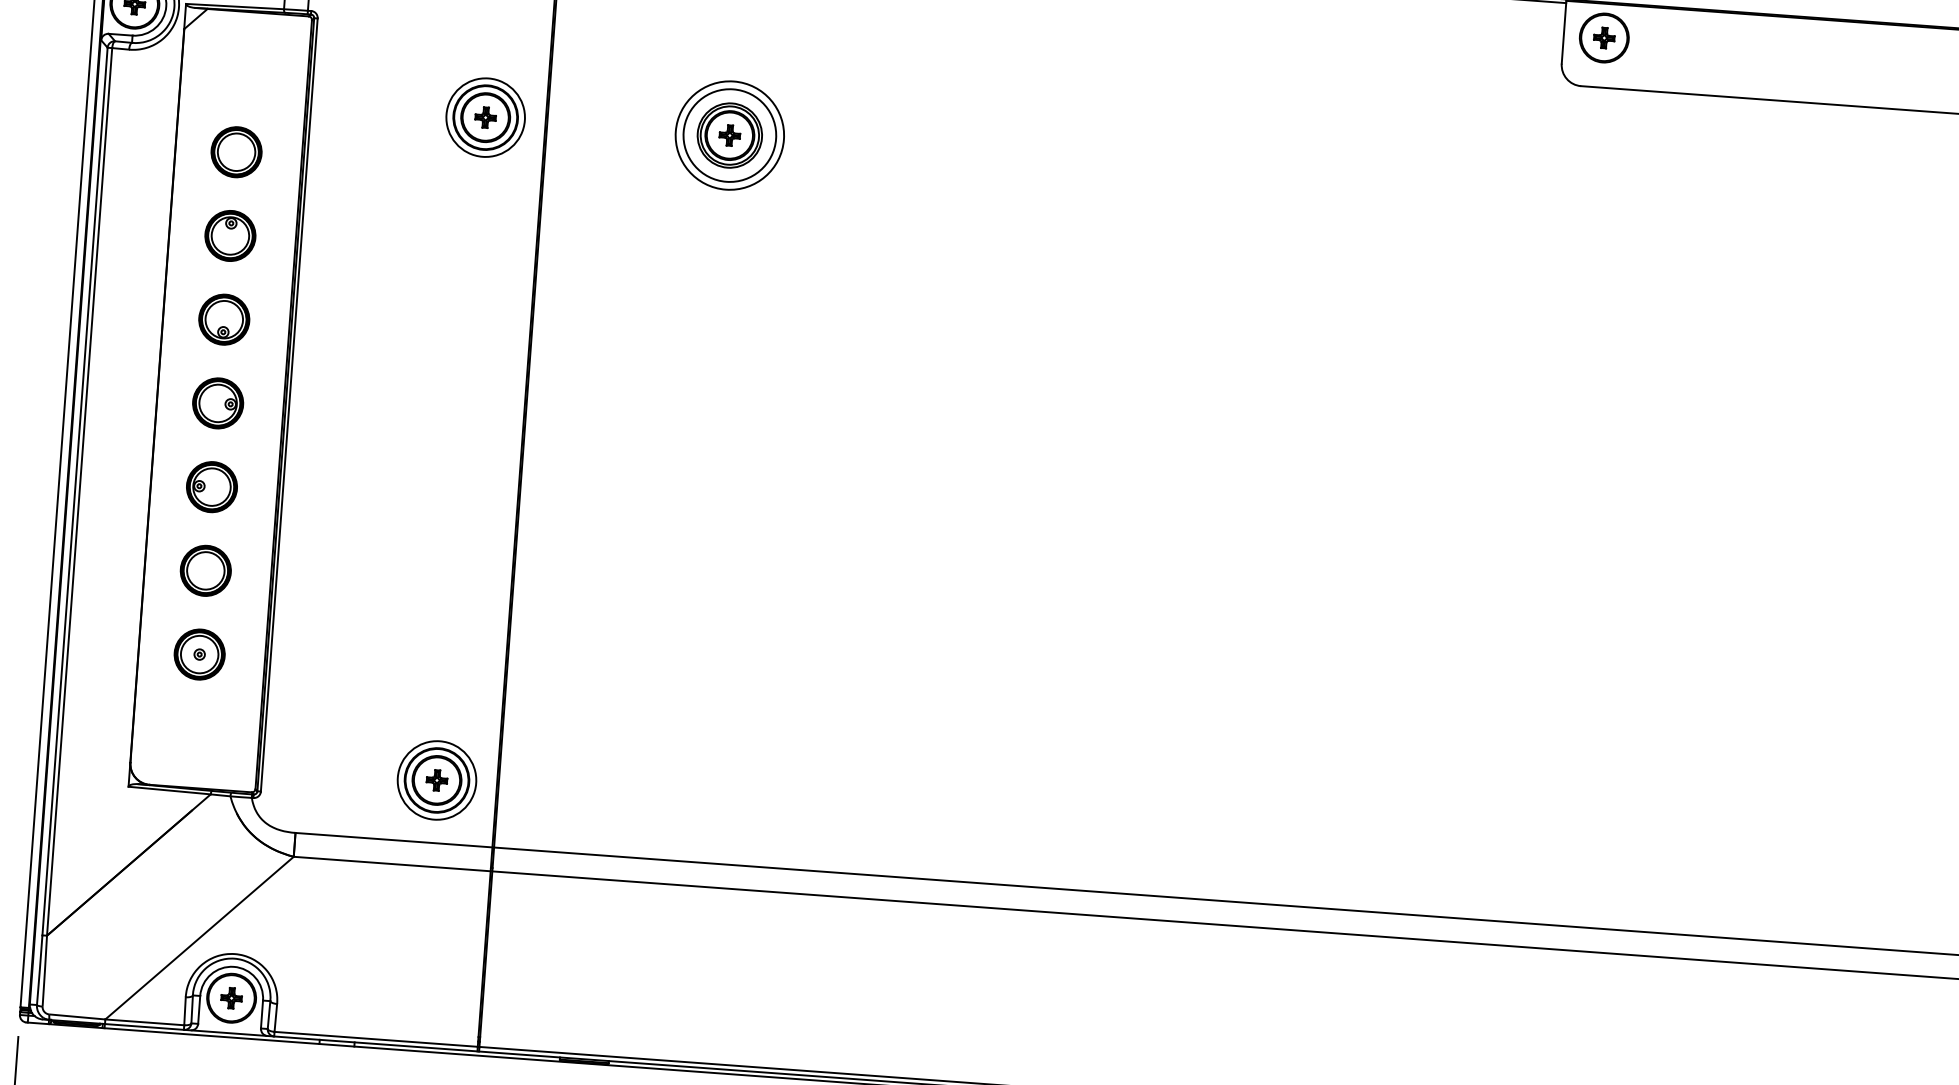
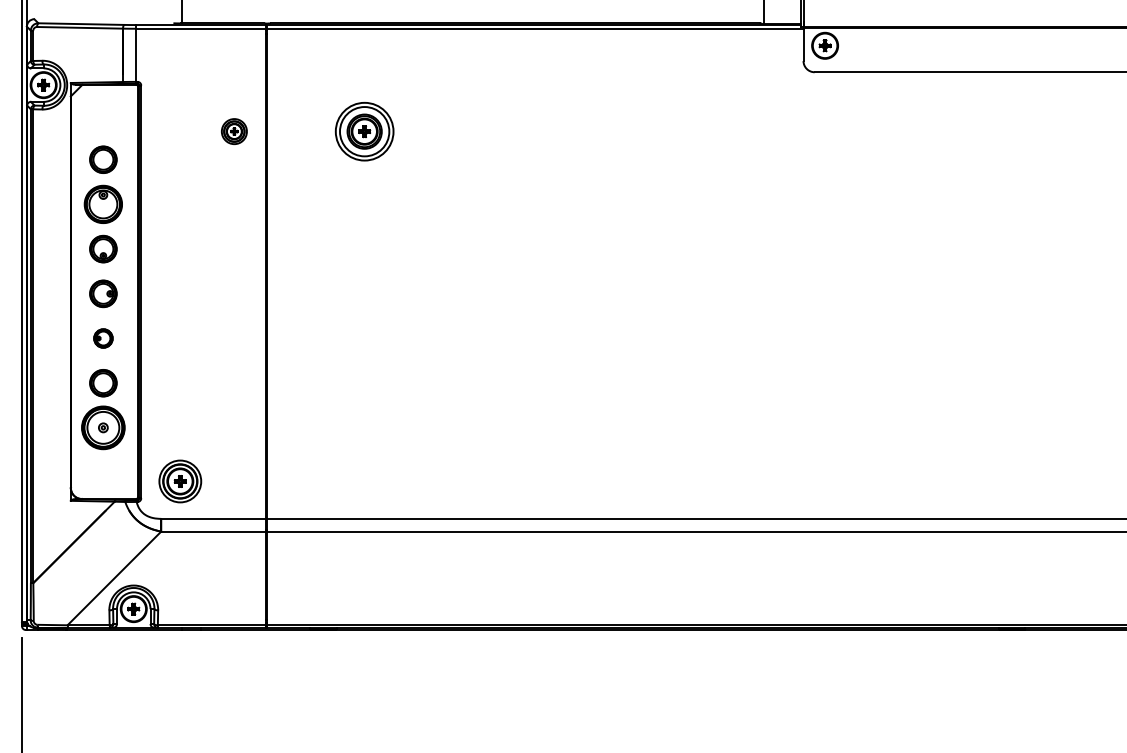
part: (486, 117) -> (234, 131), size x0.6
part: (230, 236) -> (103, 204), size x1.4
part: (212, 487) -> (103, 338), size x0.7
part: (199, 653) -> (103, 427), size x1.6
part: (437, 780) -> (180, 481), moved

